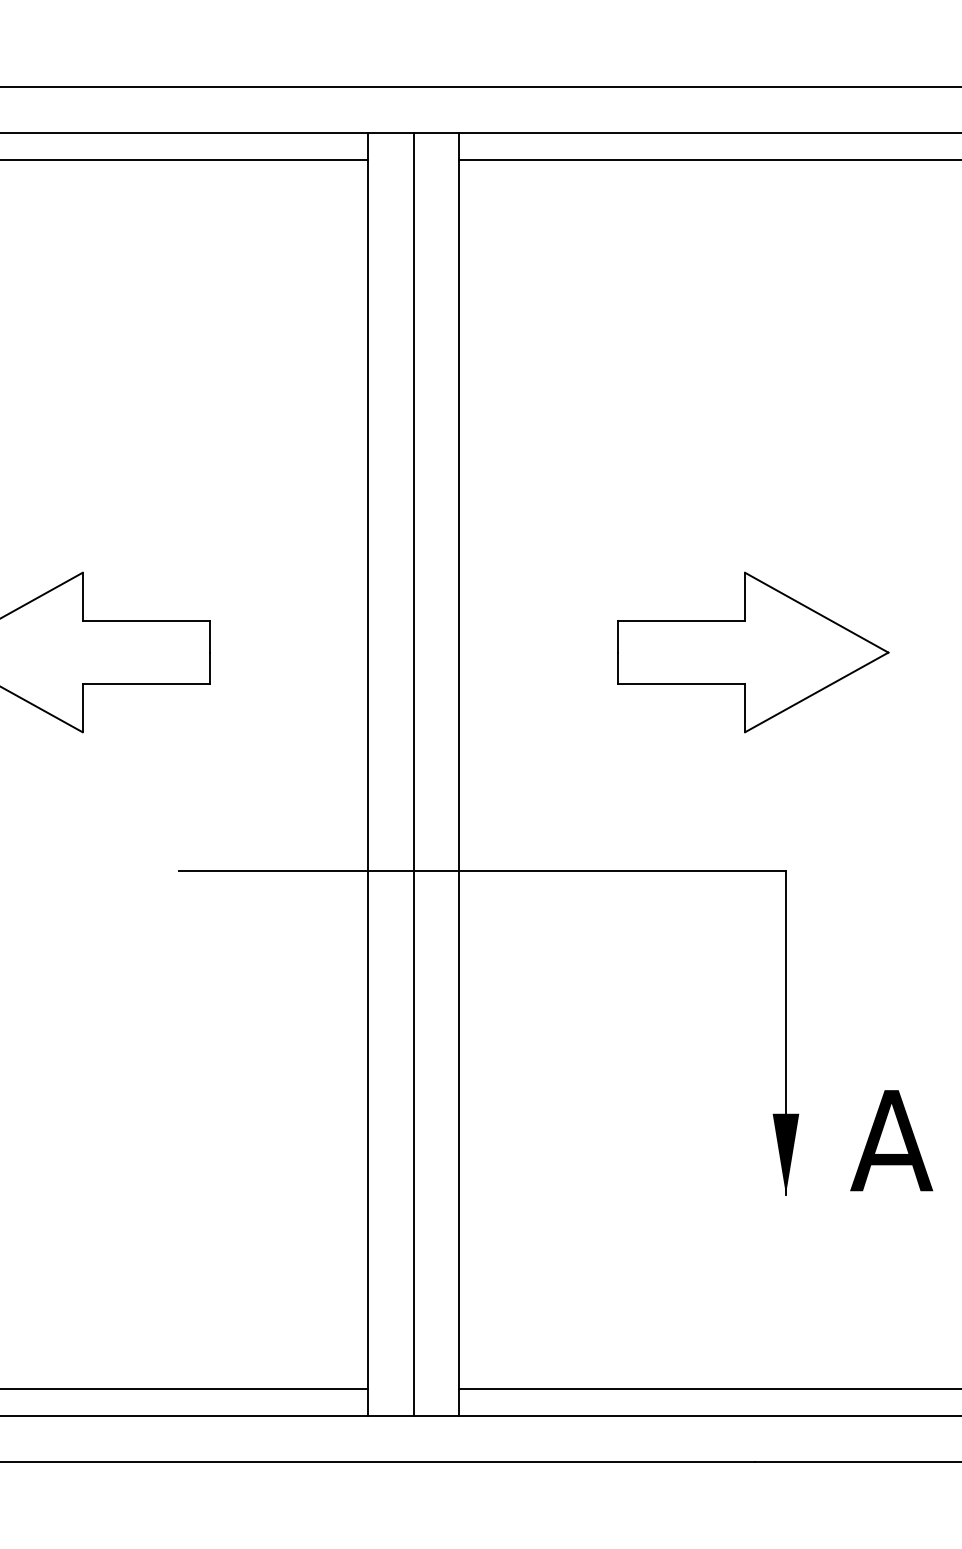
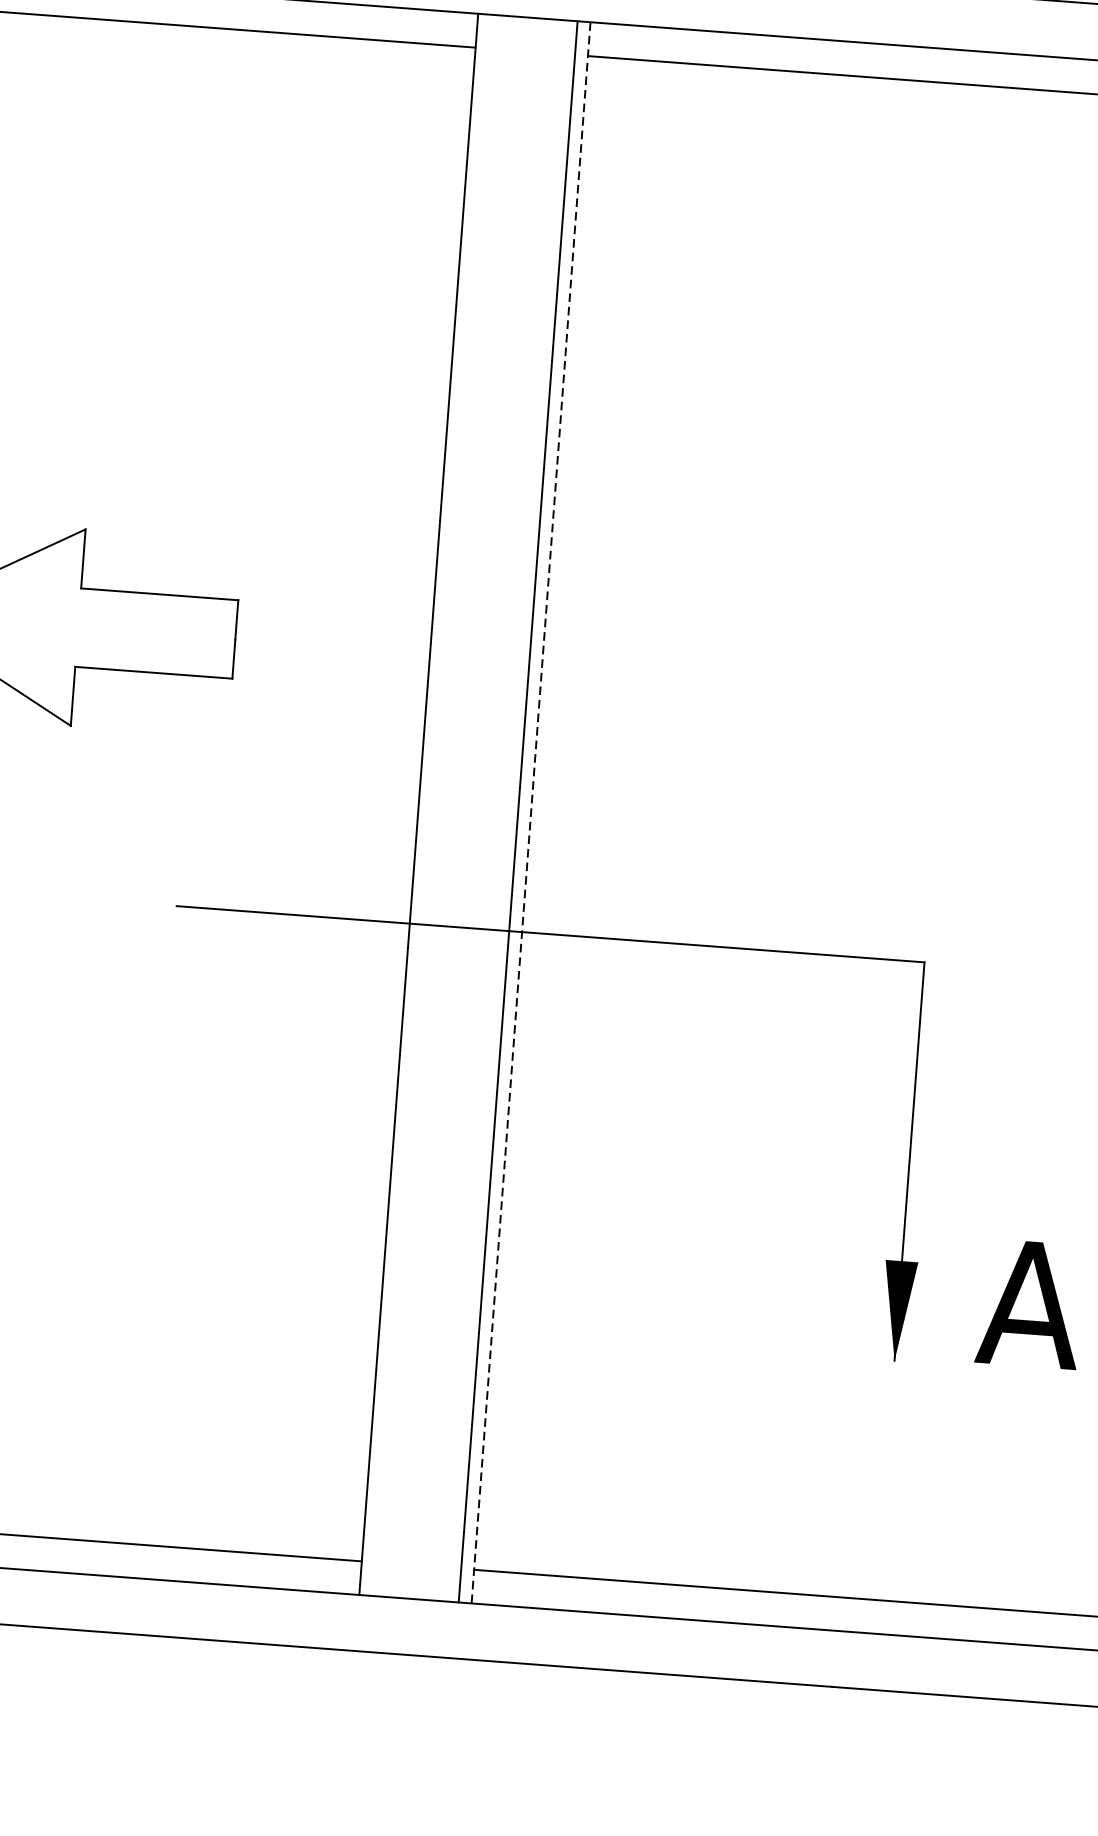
part: (753, 652) -> (904, 689), removed
line: (413, 774) -> (517, 811), moved
line: (459, 774) -> (531, 812), solid -> dashed

